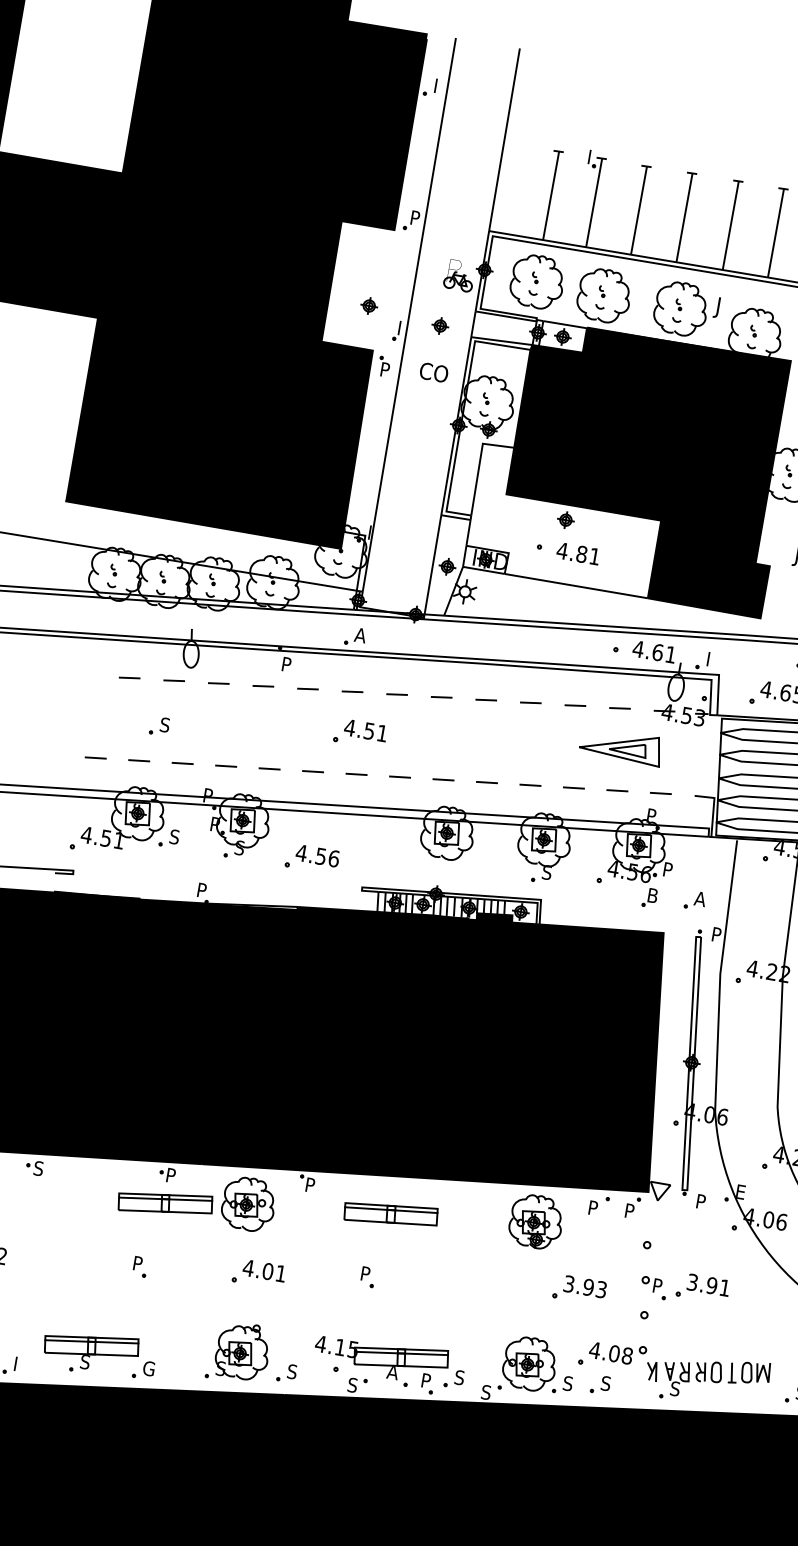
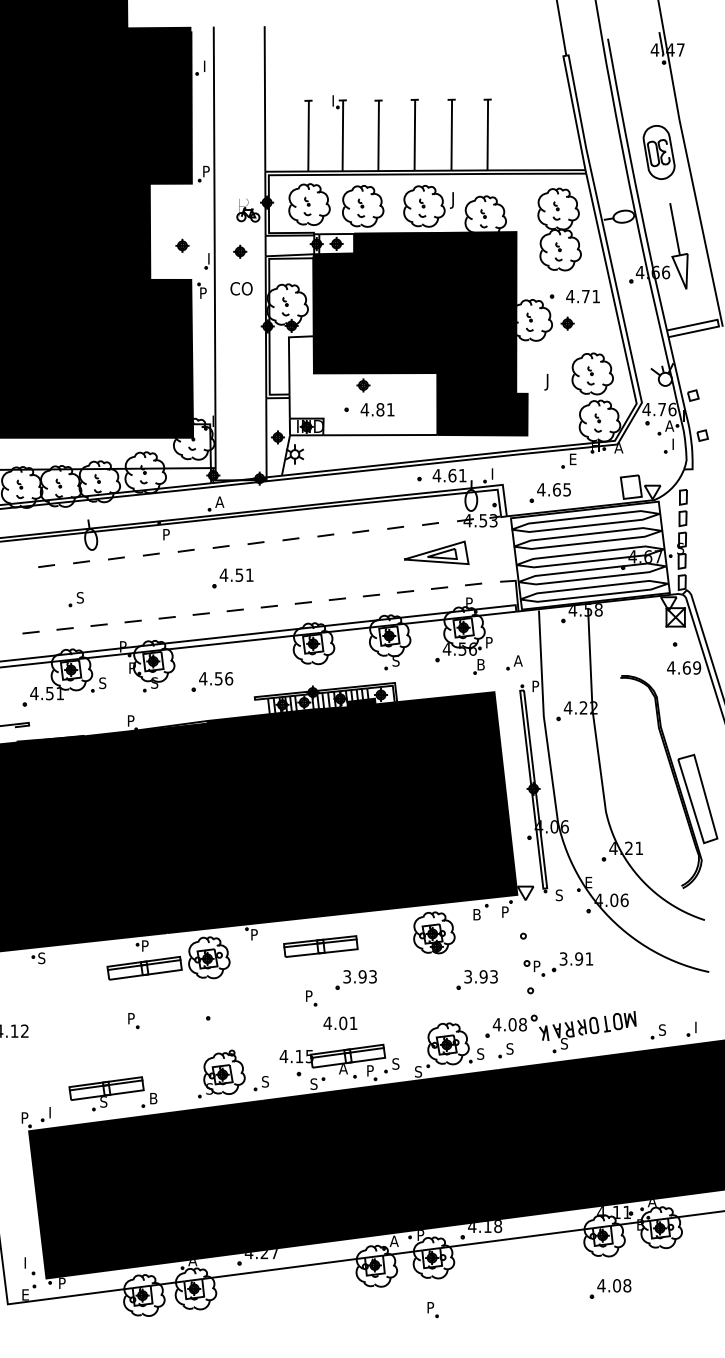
text: (699, 1201) -> (558, 895), P -> S
text: (594, 1208) -> (477, 914), P -> B
part: (427, 1263) -> (355, 979), added
text: (264, 1271) -> (340, 1023), moved
text: (148, 1368) -> (153, 1098), G -> B

